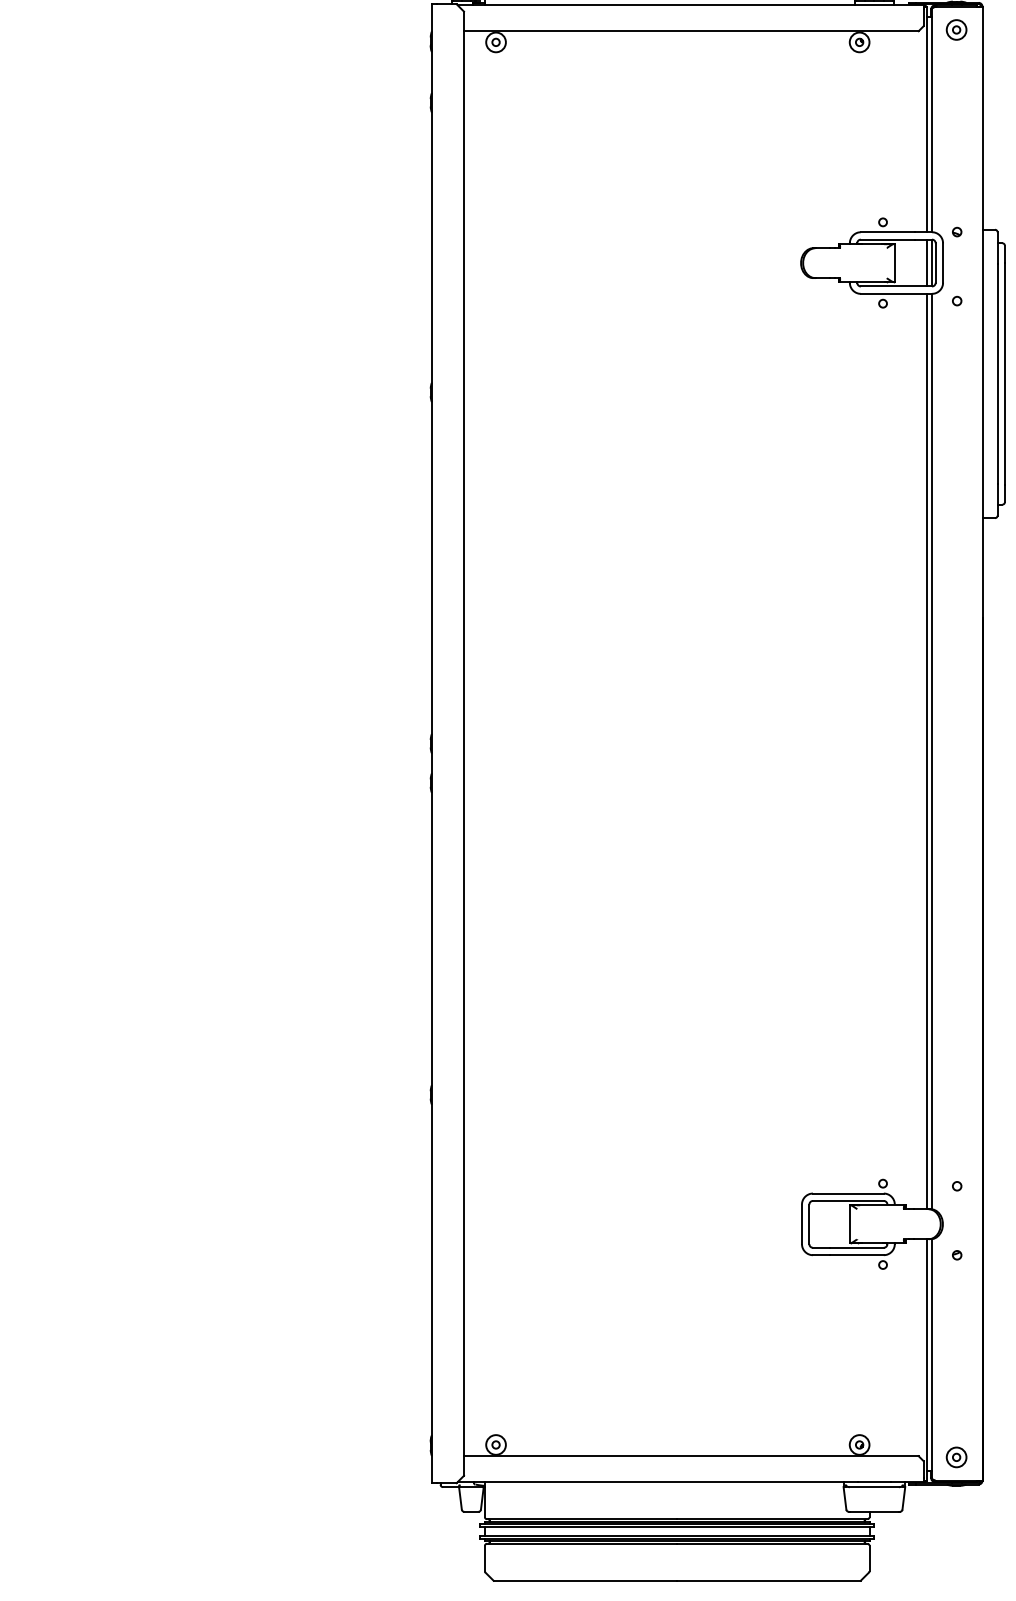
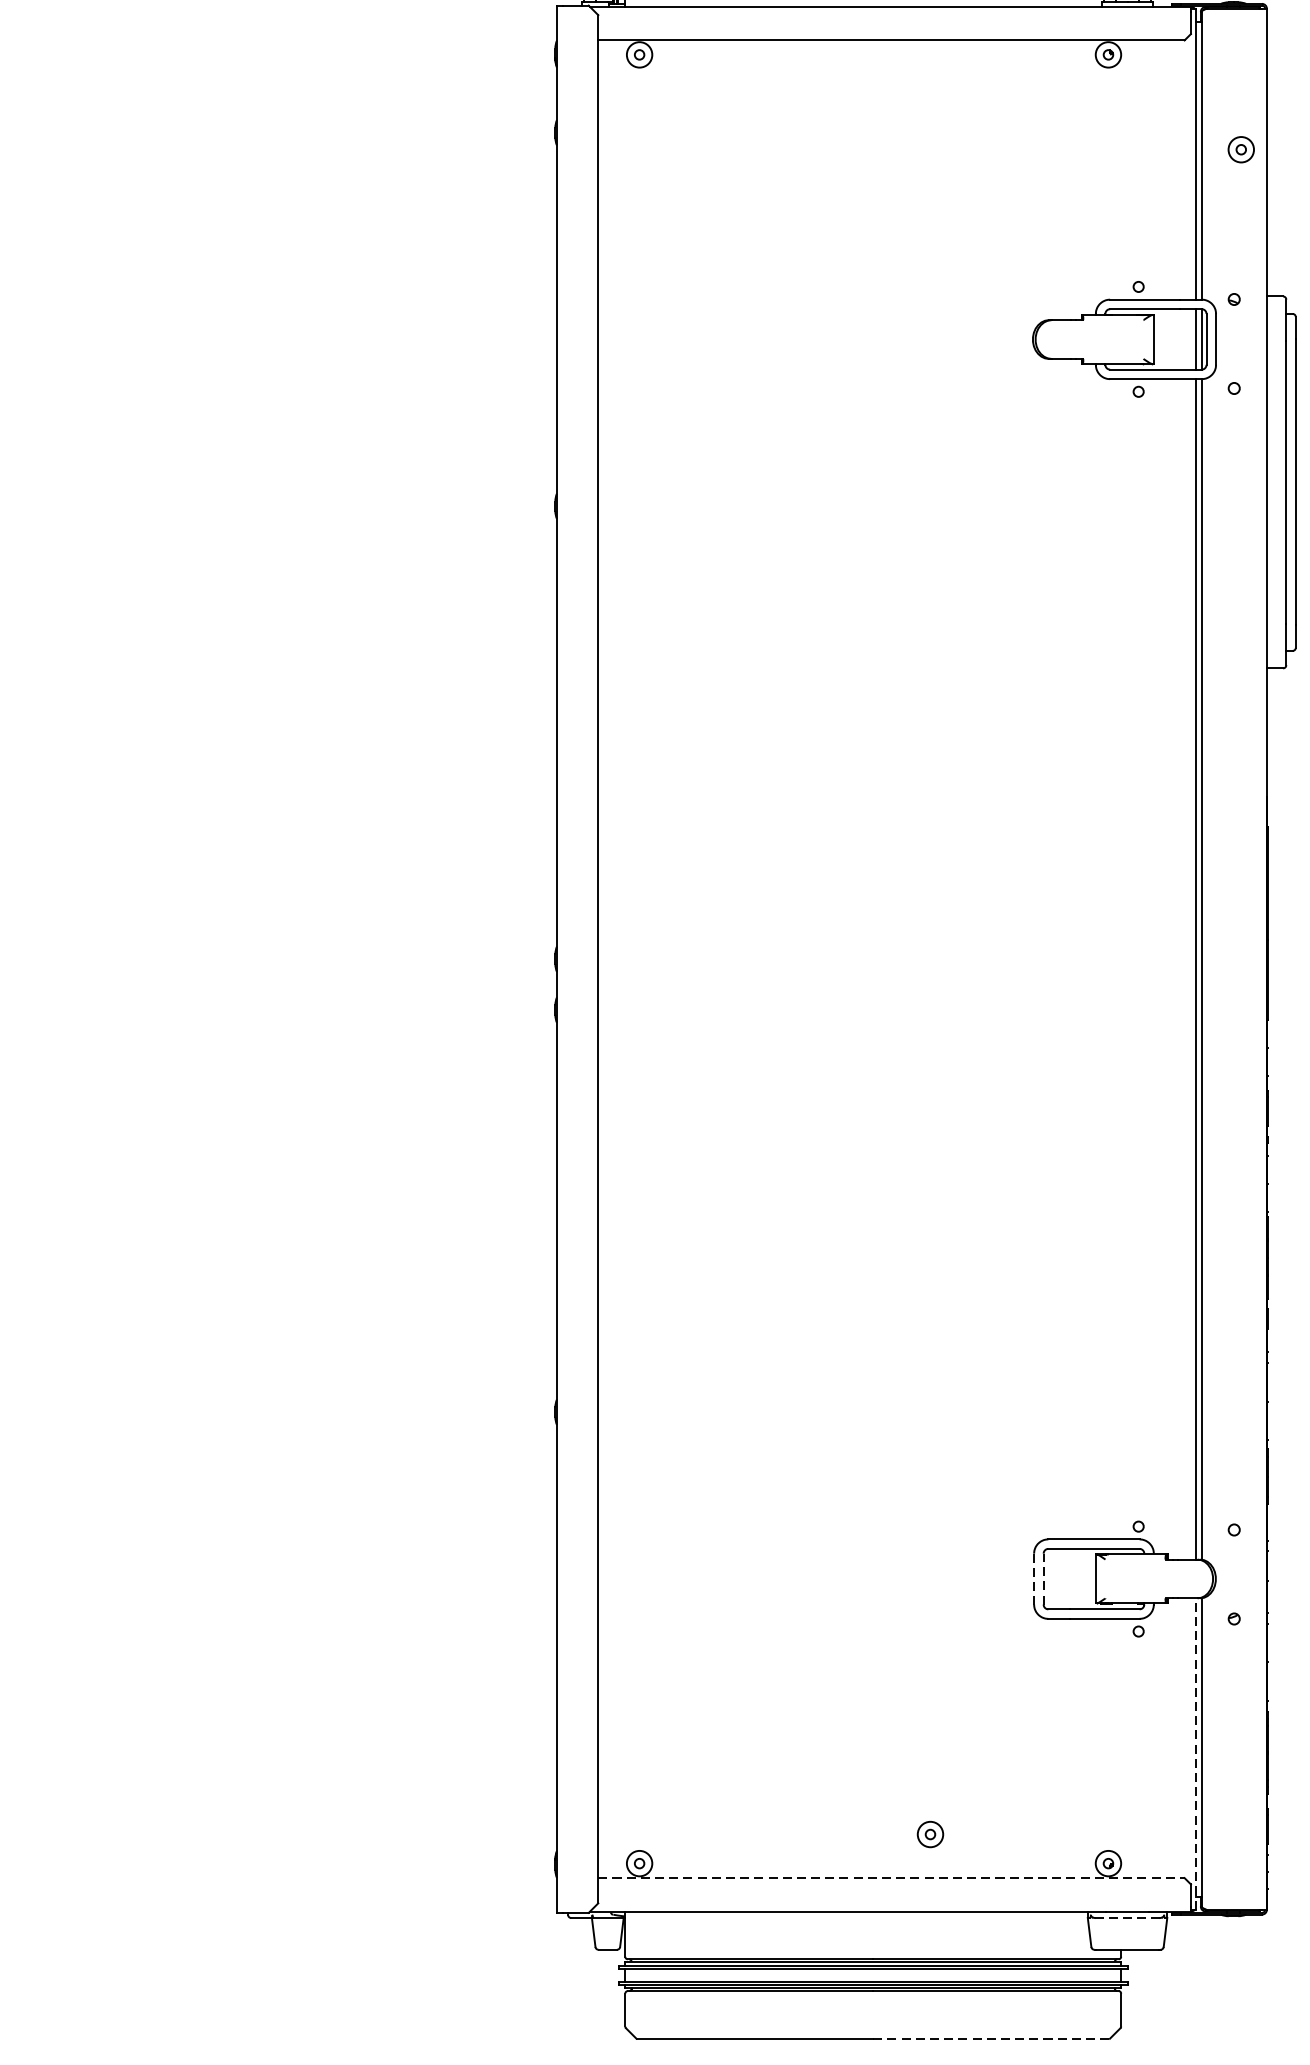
part: (956, 29) -> (1241, 149), moved
line: (801, 1224) -> (1033, 1579), solid -> dashed
line: (809, 1224) -> (1043, 1579), solid -> dashed
line: (927, 1360) -> (1195, 1754), solid -> dashed
line: (691, 1456) -> (891, 1878), solid -> dashed
part: (956, 1457) -> (930, 1834), moved
line: (874, 1487) -> (1127, 1918), solid -> dashed
line: (769, 1580) -> (992, 2038), solid -> dashed

